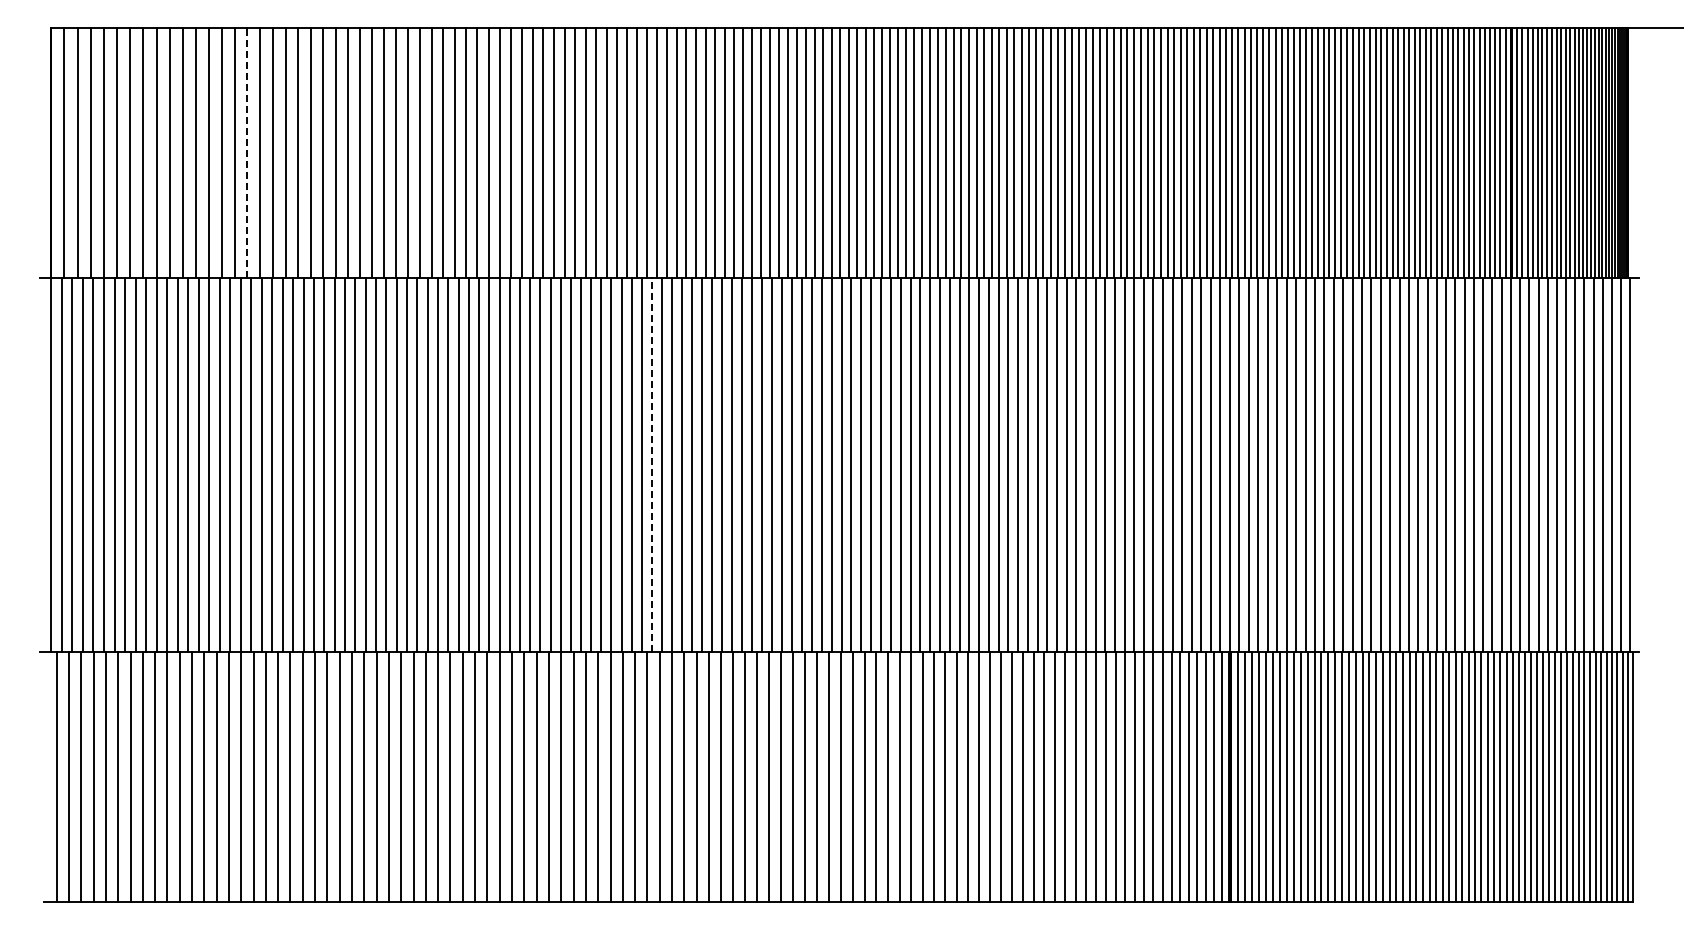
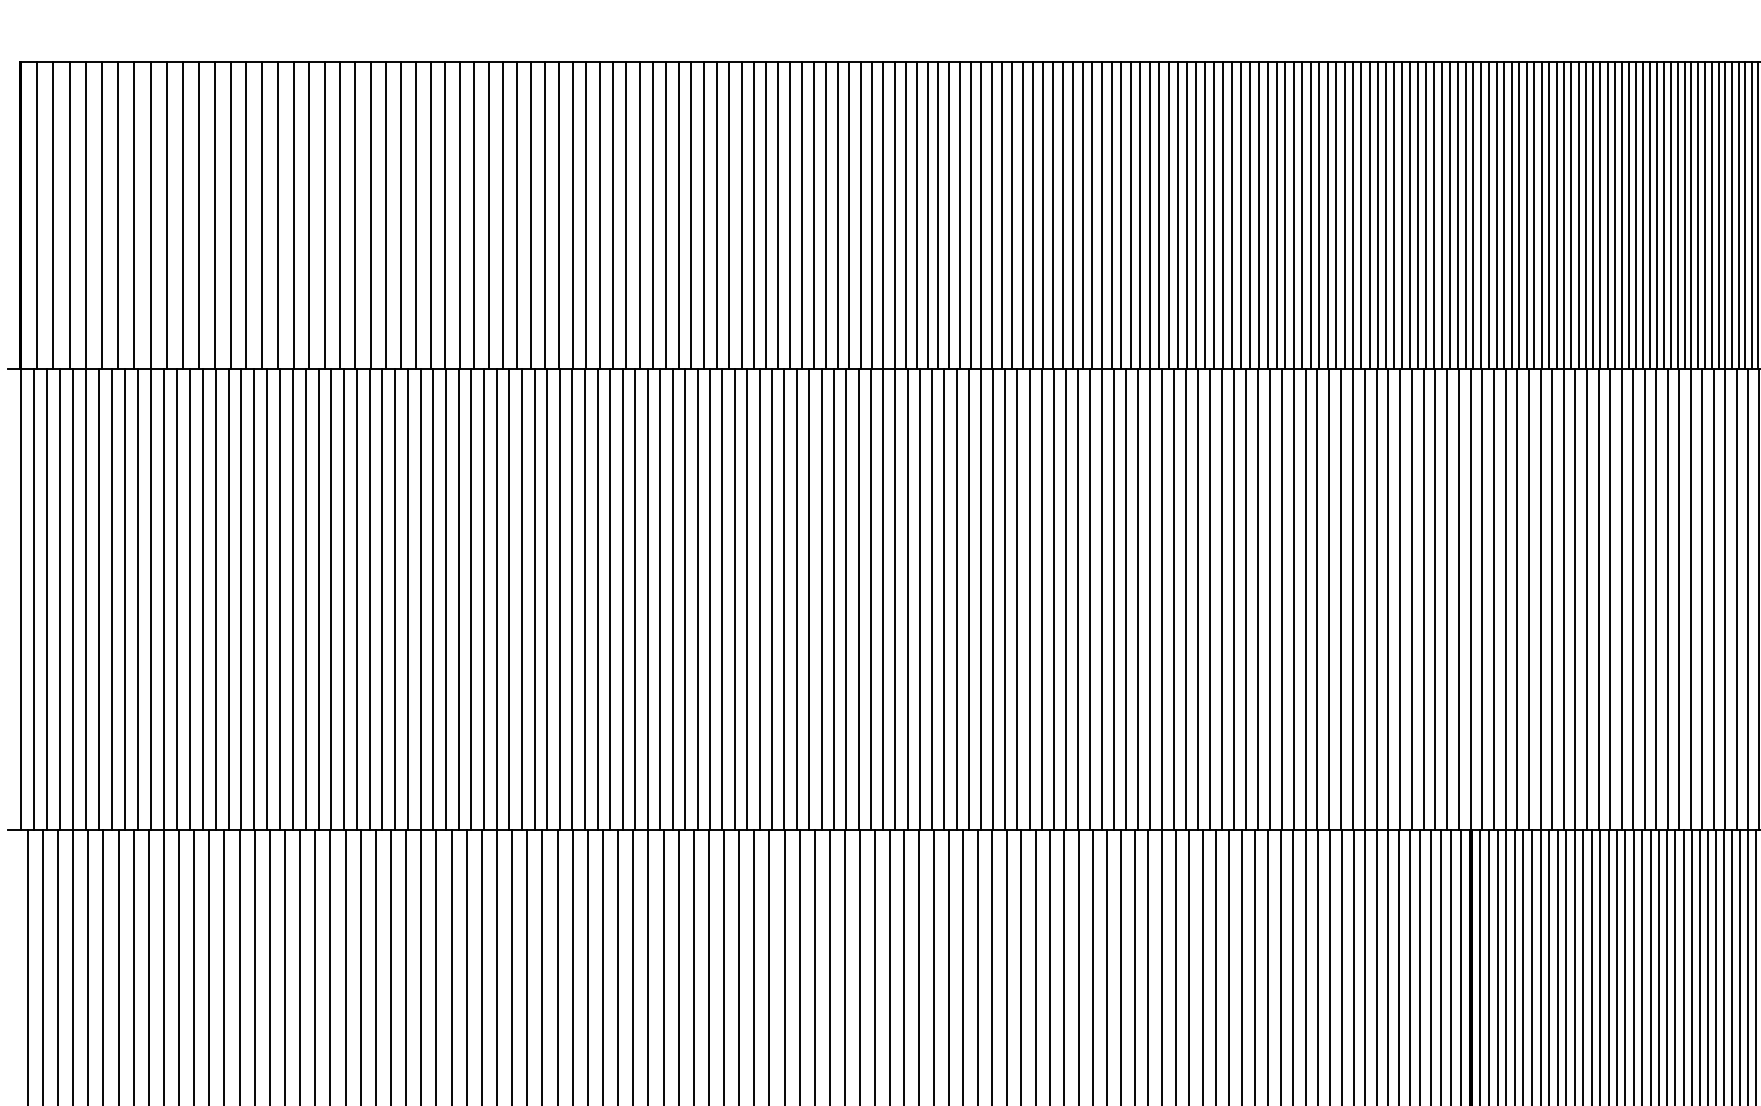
line: (247, 152) -> (262, 215), dashed -> solid
line: (651, 464) -> (759, 599), dashed -> solid

